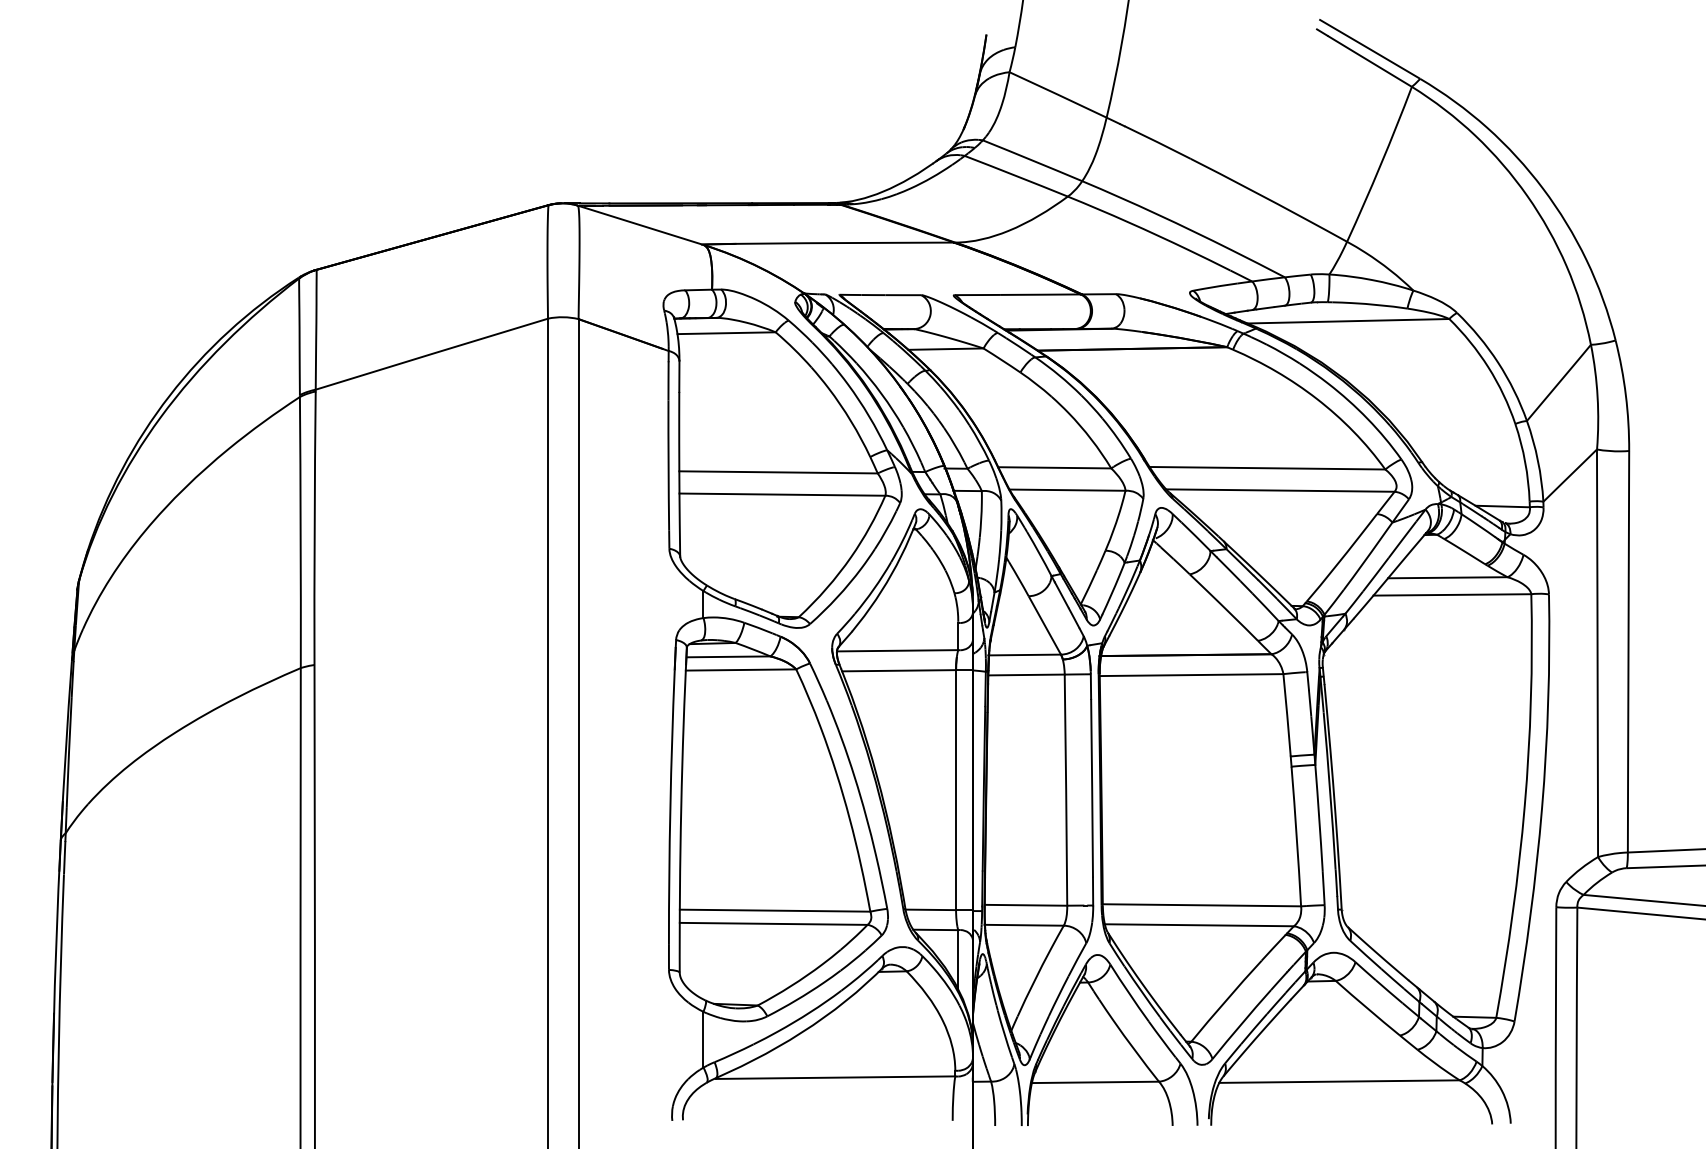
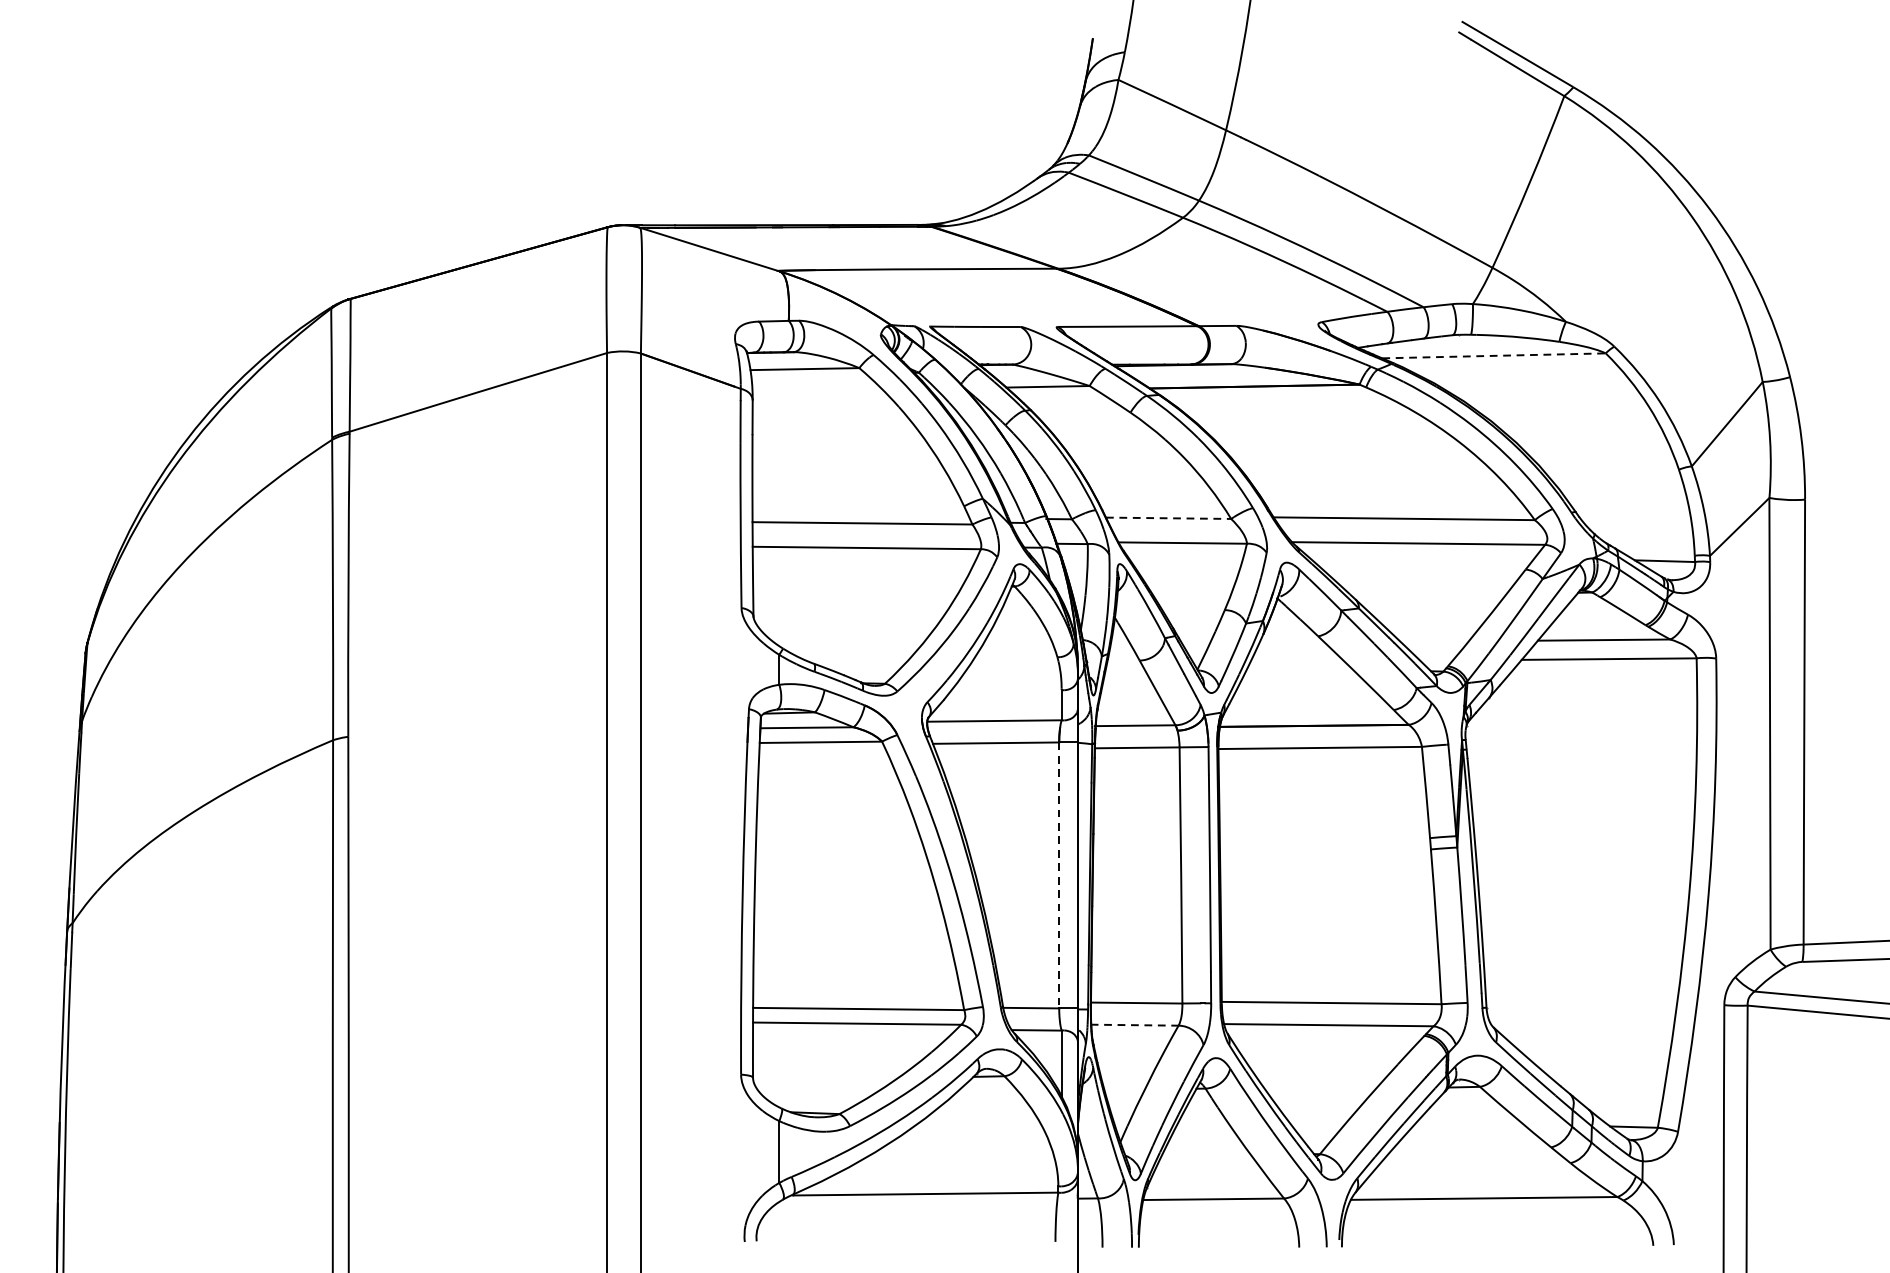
line: (1348, 321) -> (1494, 356), solid -> dashed
line: (1055, 467) -> (1169, 517), solid -> dashed
line: (956, 790) -> (1059, 875), solid -> dashed
line: (1024, 925) -> (1135, 1025), solid -> dashed

